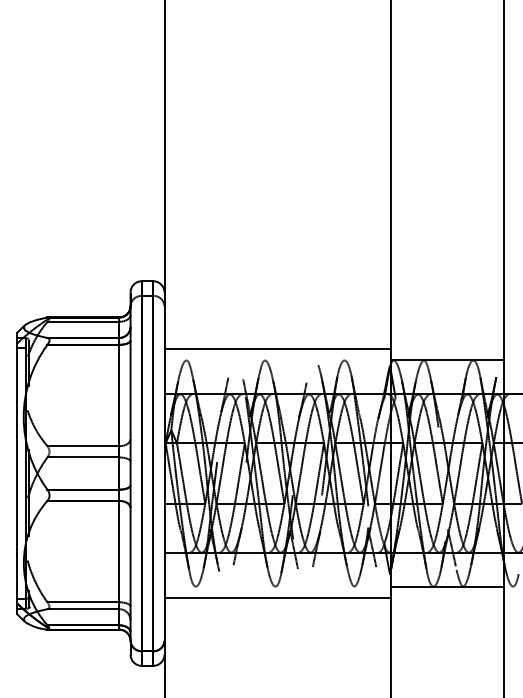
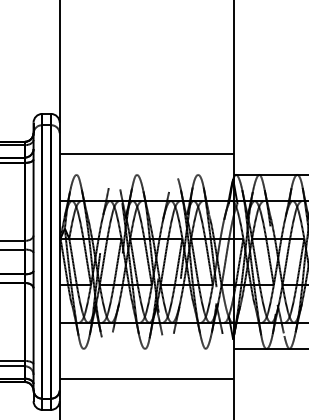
line: (277, 349) -> (146, 154), moved
line: (277, 598) -> (146, 379), moved

